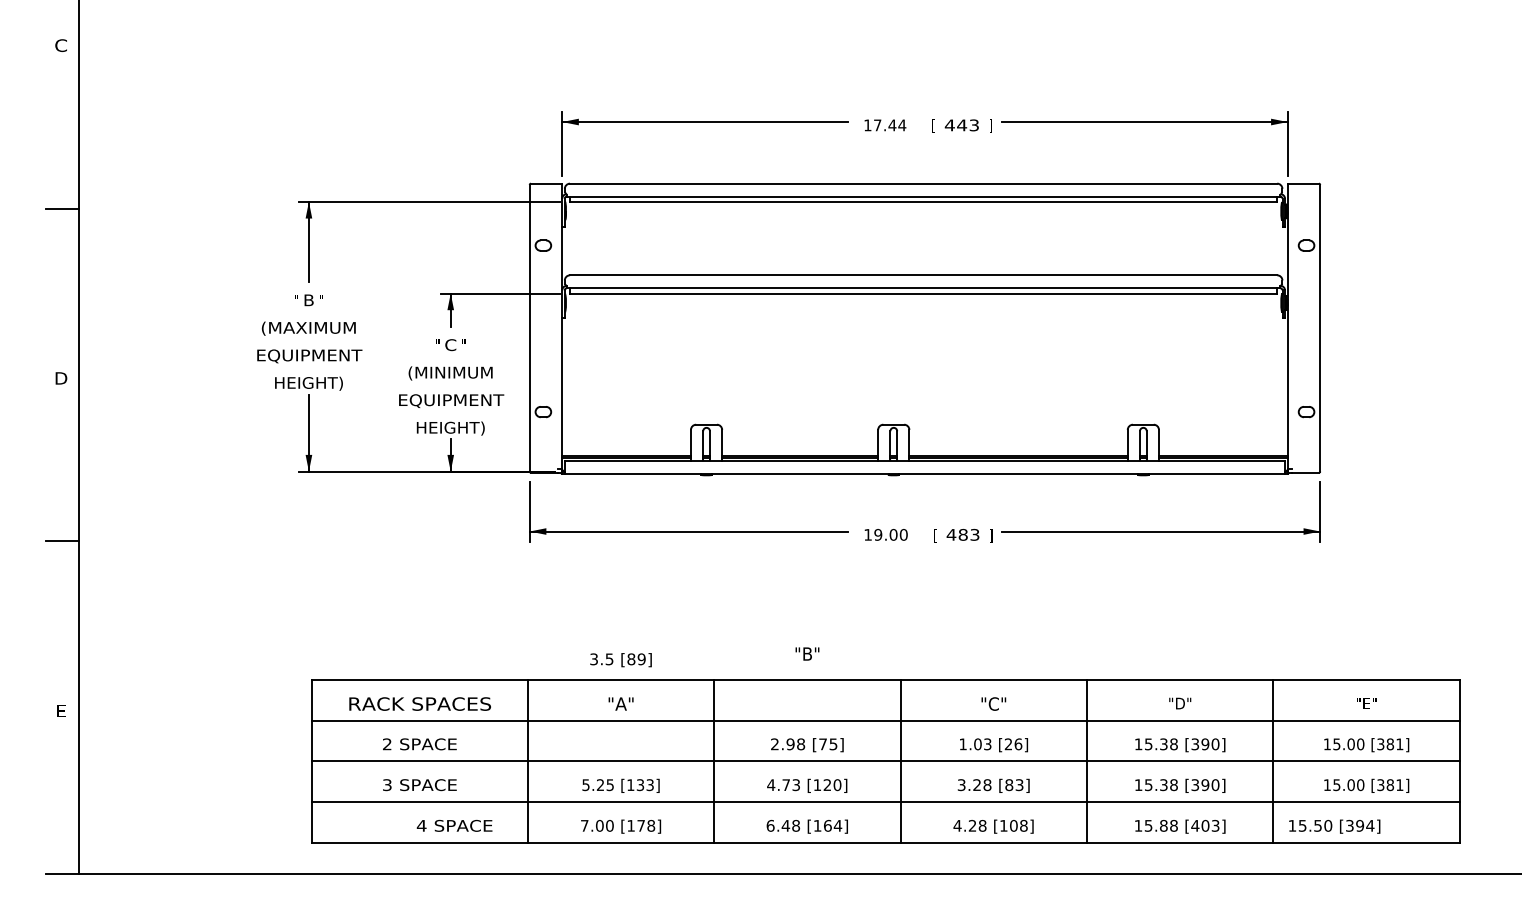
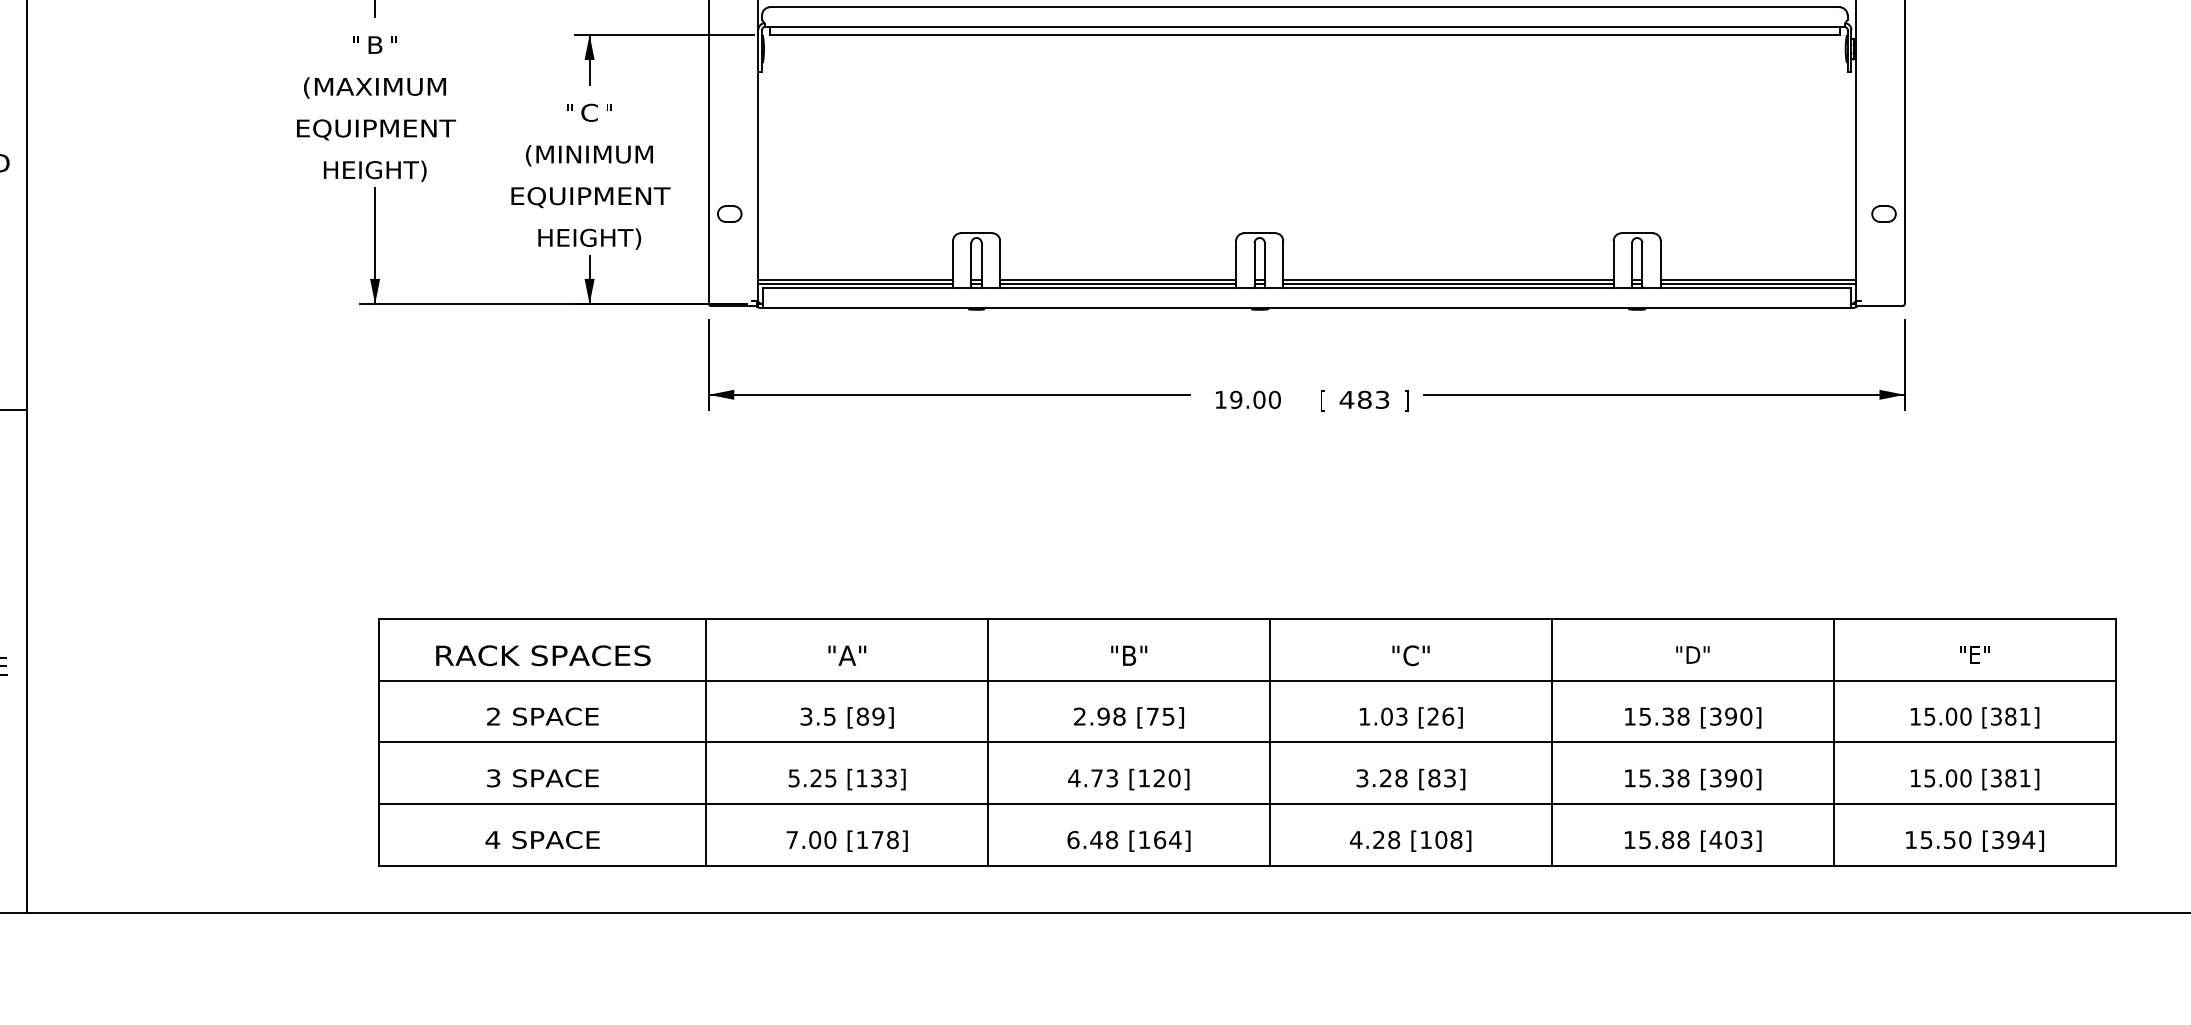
text: (807, 653) -> (1129, 654), moved
text: (620, 660) -> (846, 718), moved
text: (454, 825) -> (542, 839), moved
text: (1334, 826) -> (1974, 840), moved

